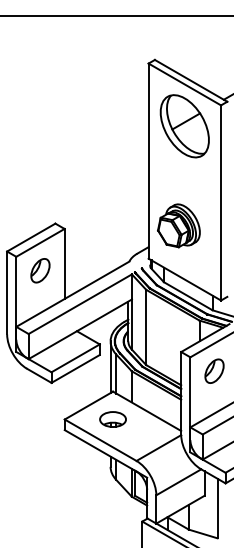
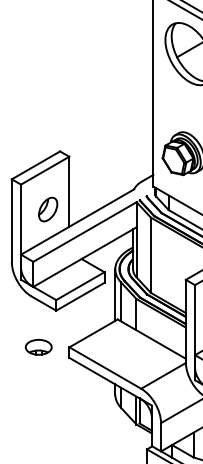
part: (40, 270) -> (48, 209), moved
part: (112, 419) -> (38, 347), moved

